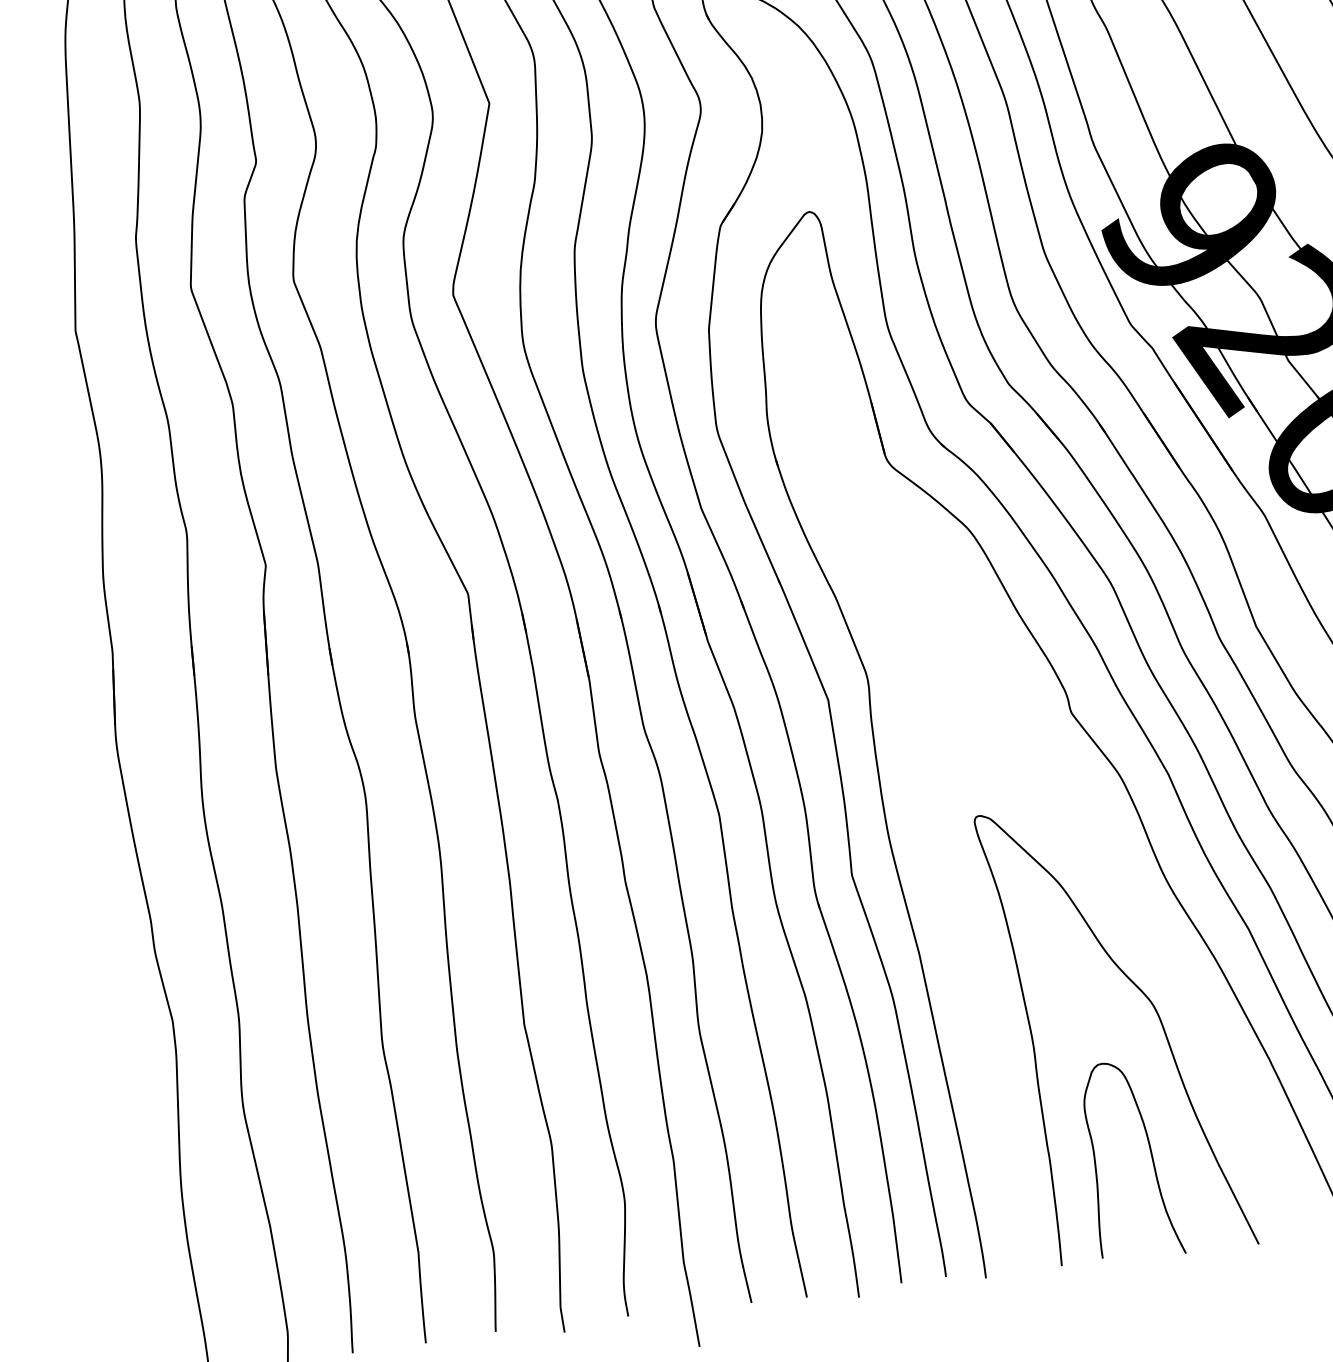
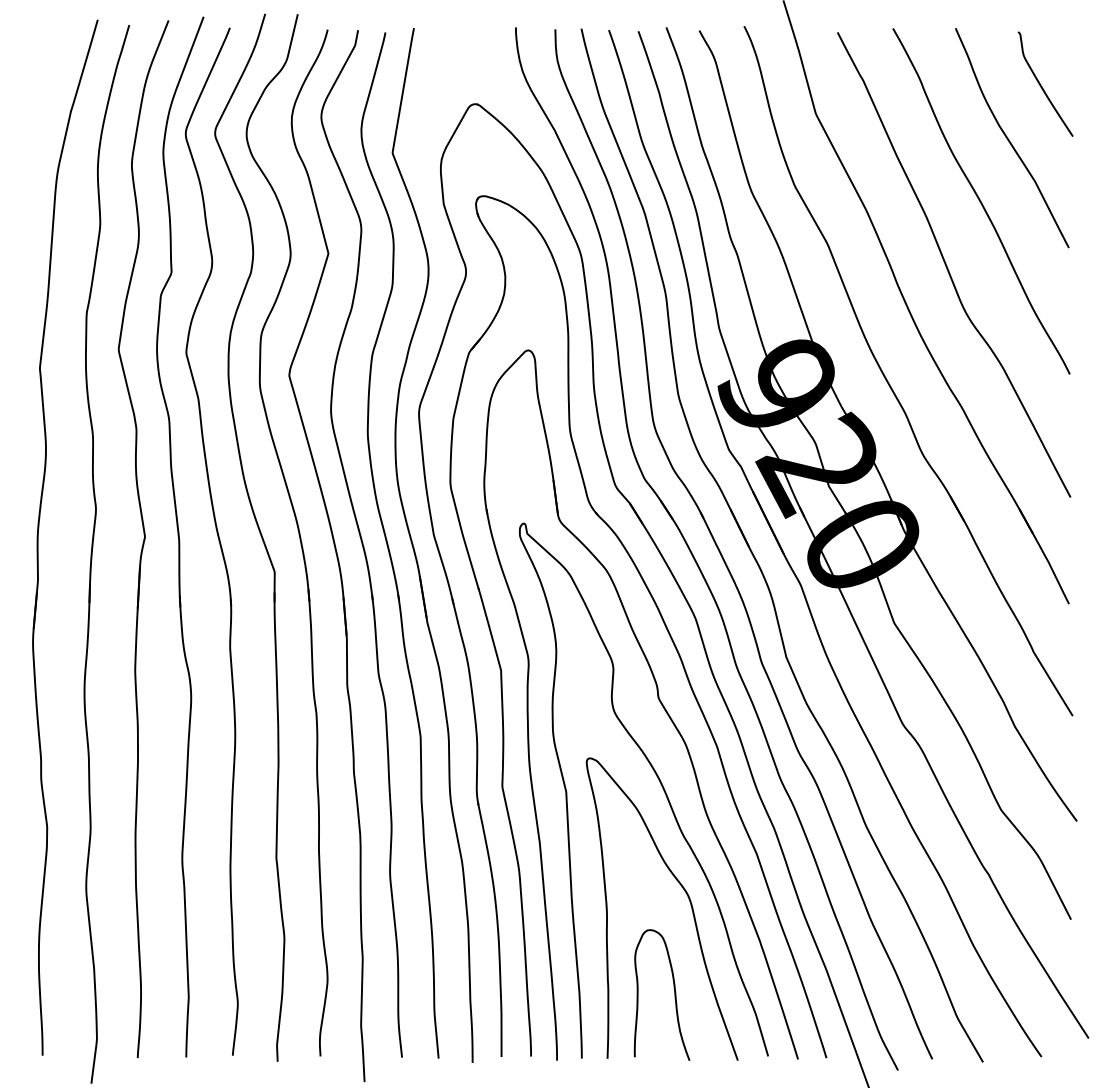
curve: (1088, 839) -> (659, 782), added

